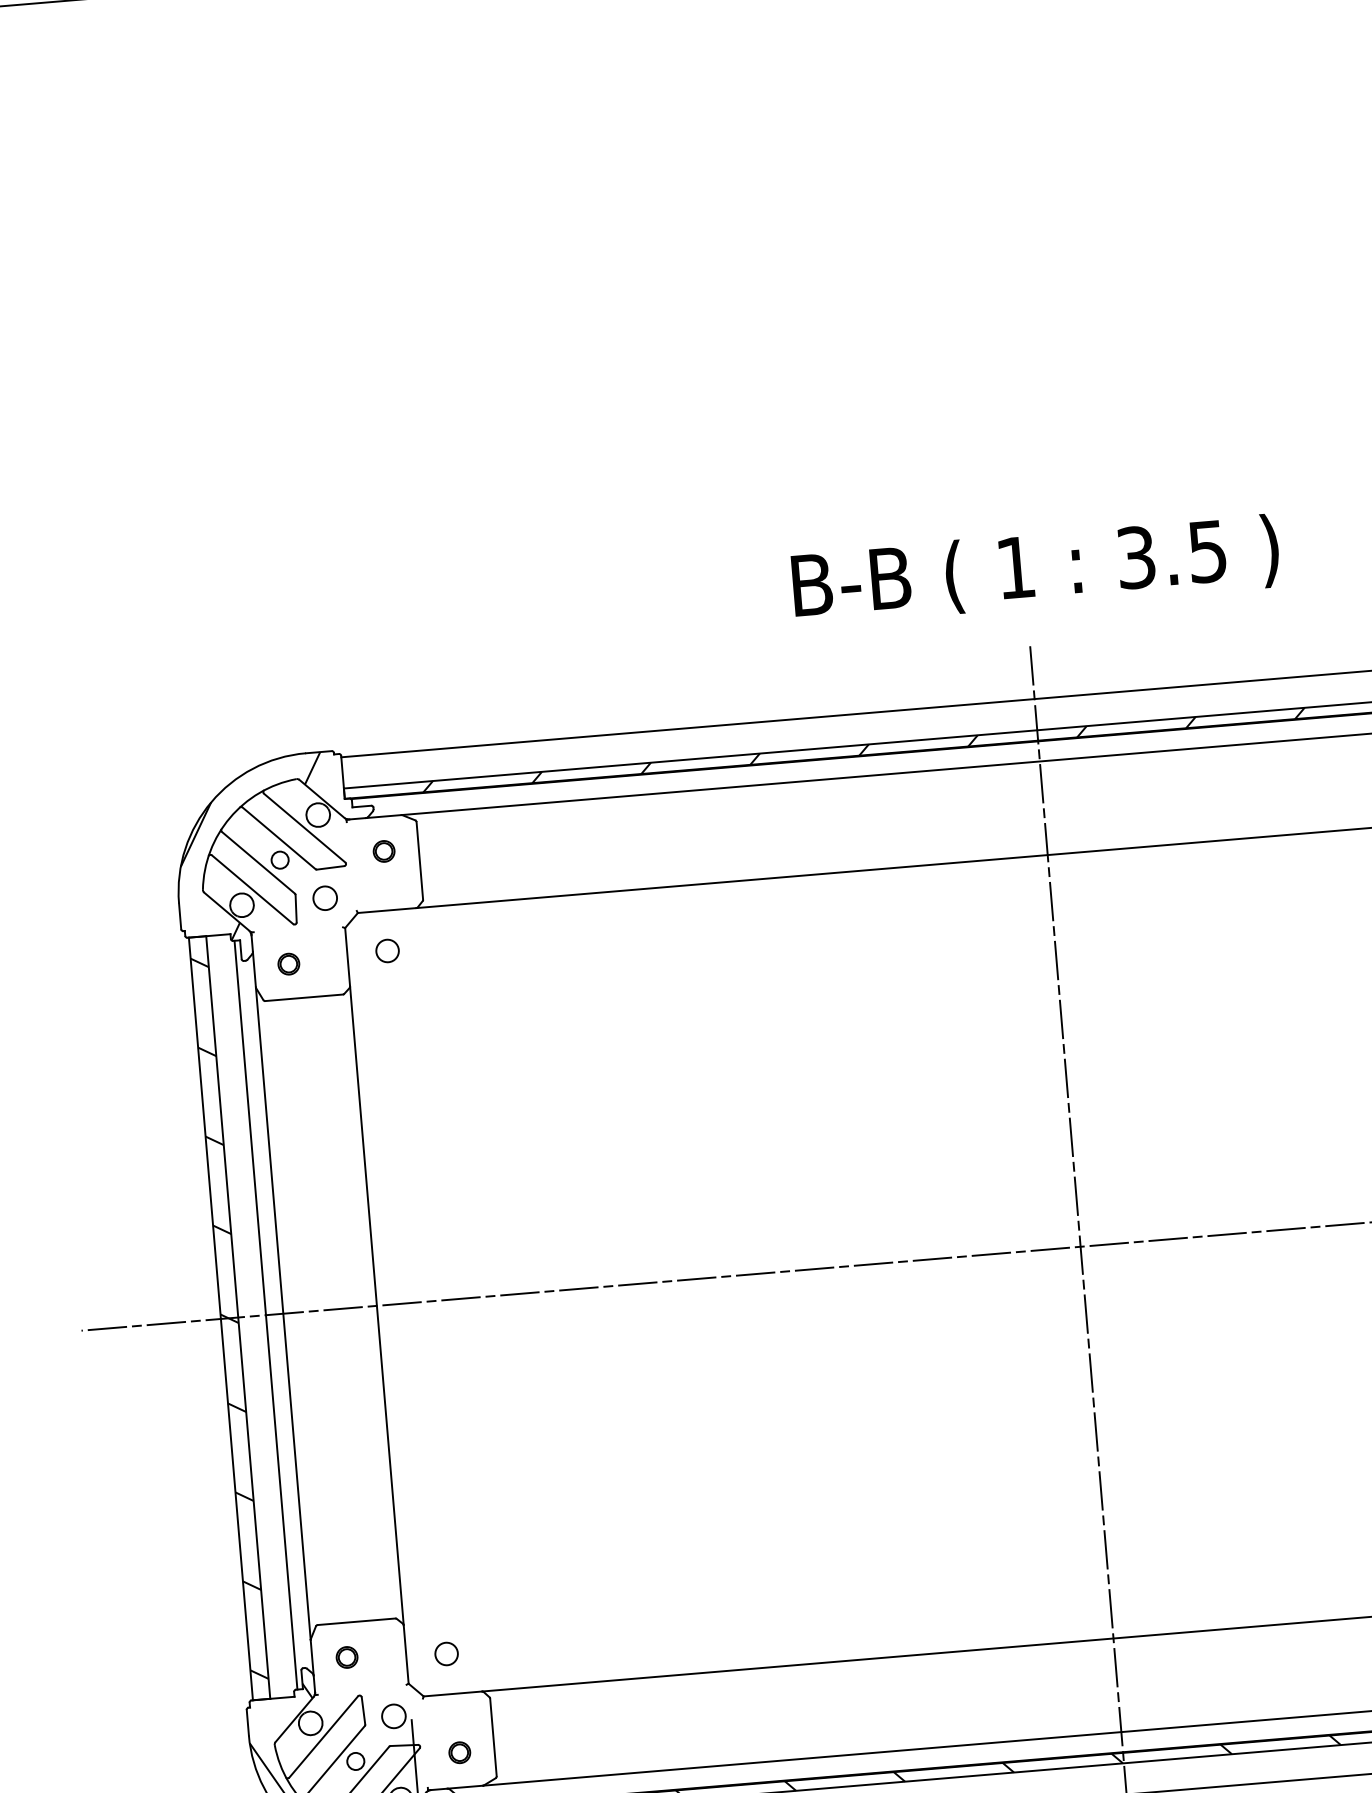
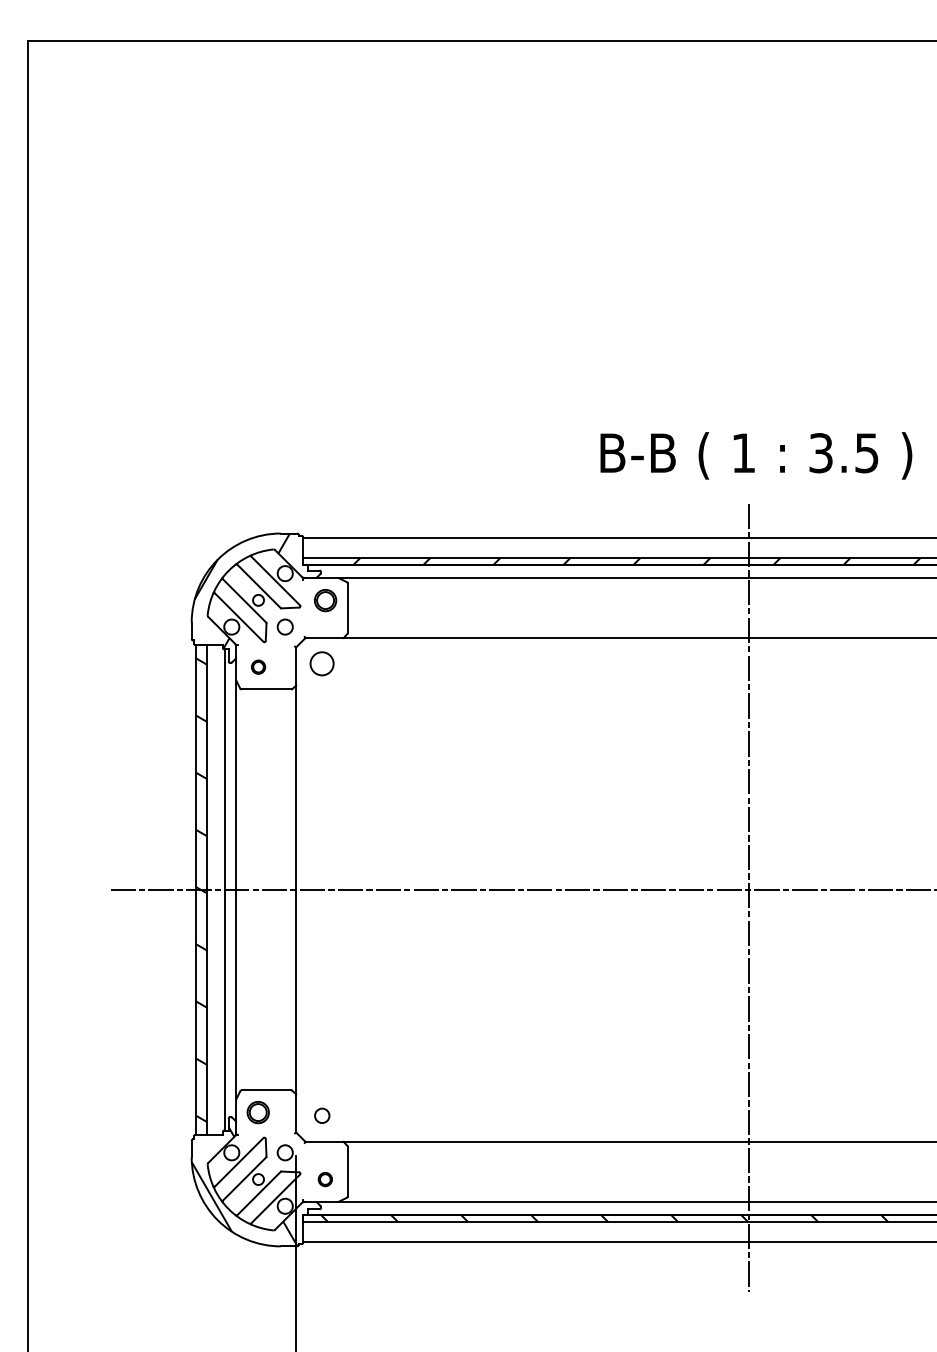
part: (382, 850) -> (324, 599), size x1.6
circle: (388, 951) -> (322, 664), size x1.6
part: (347, 1657) -> (258, 1112), size x1.6

